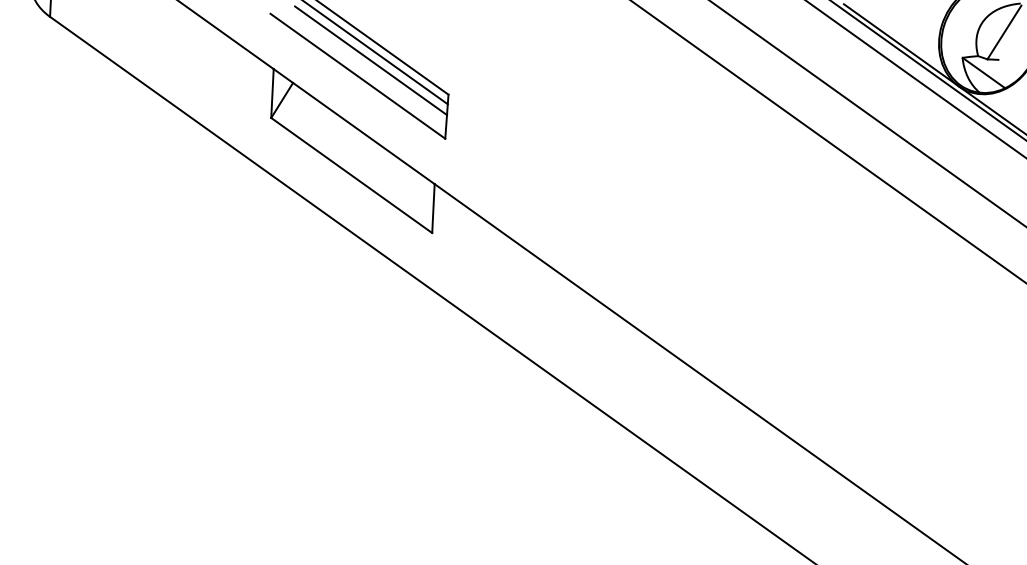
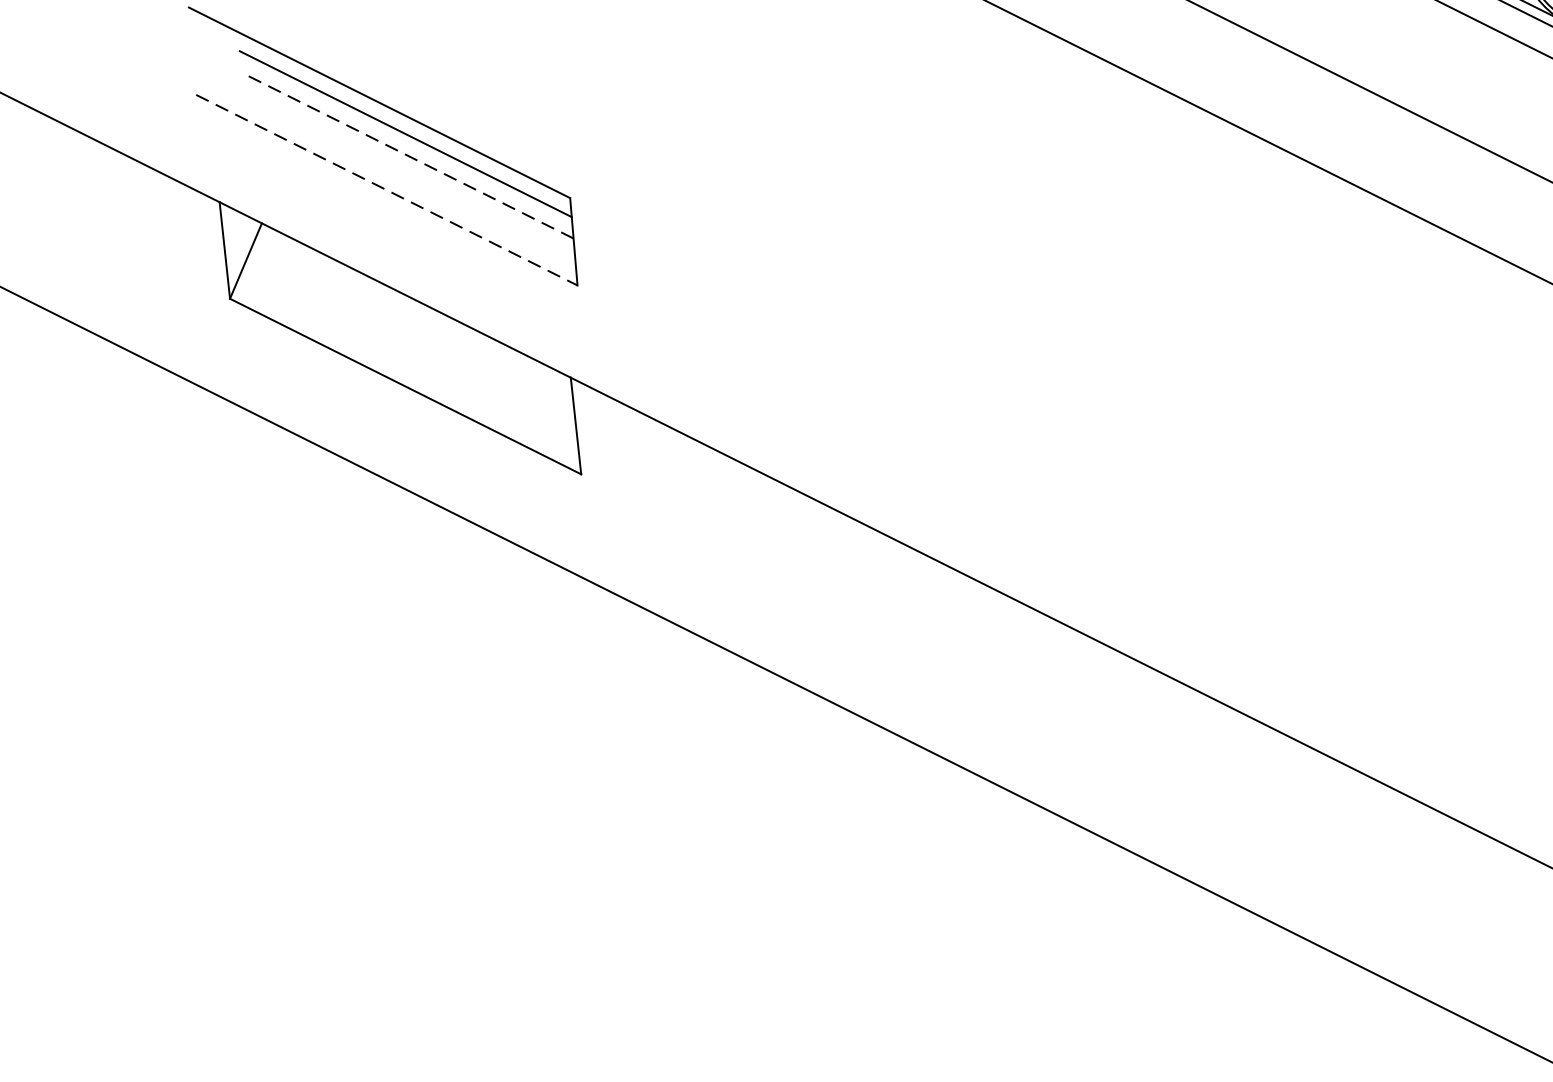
line: (370, 60) -> (406, 155), solid -> dashed
line: (358, 76) -> (388, 190), solid -> dashed

